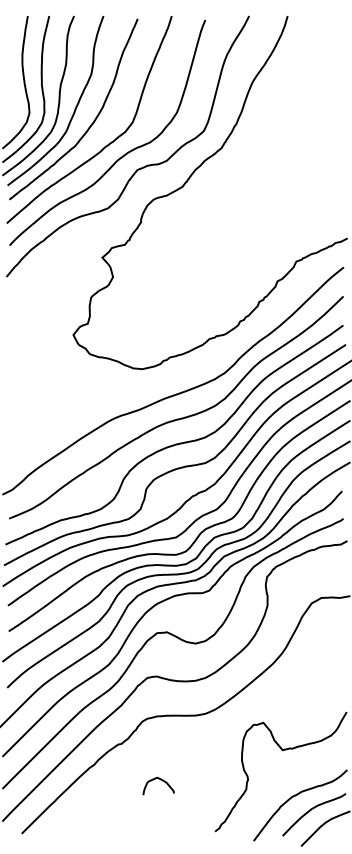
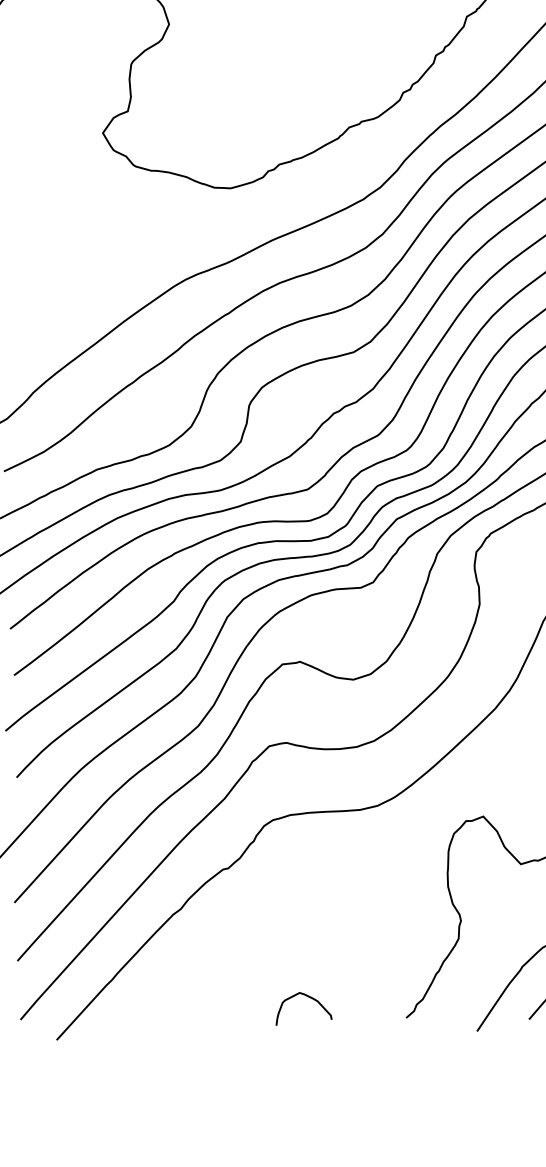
curve: (160, 780) -> (306, 997), moved

